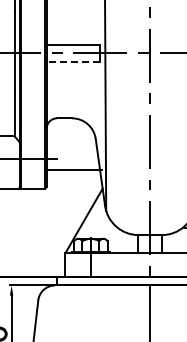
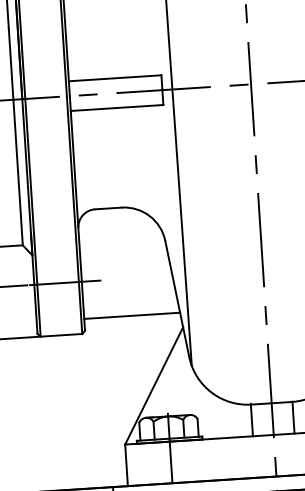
line: (72, 61) -> (115, 108), dashed -> solid
line: (73, 170) -> (131, 316), moved

